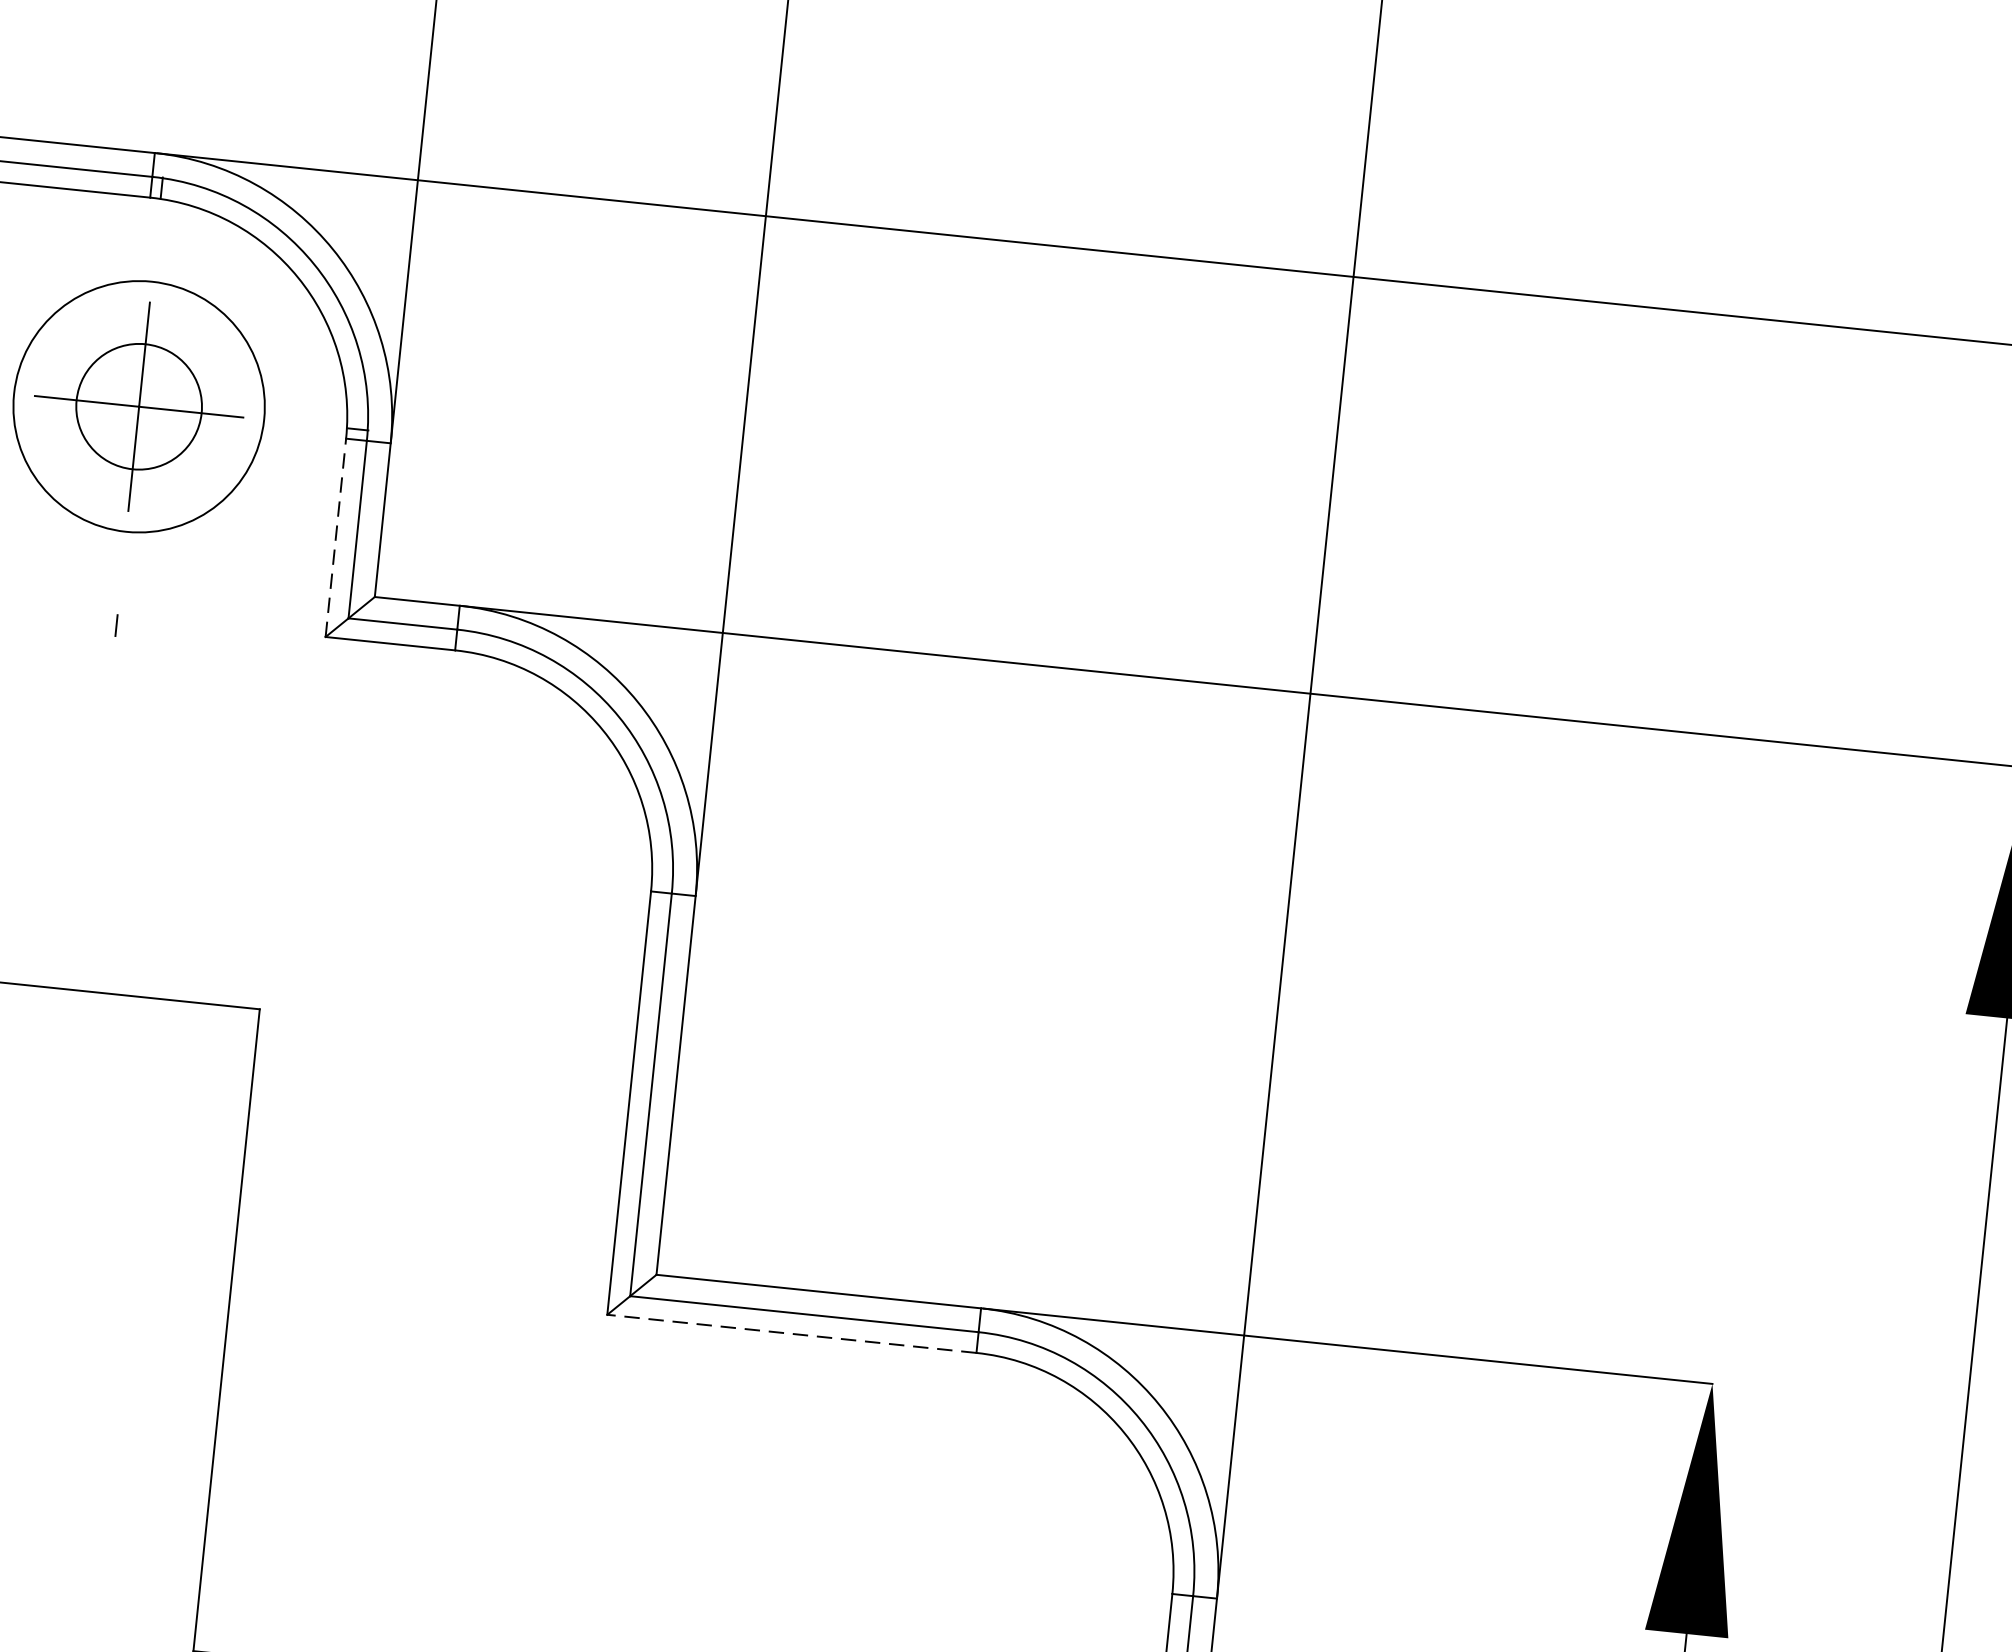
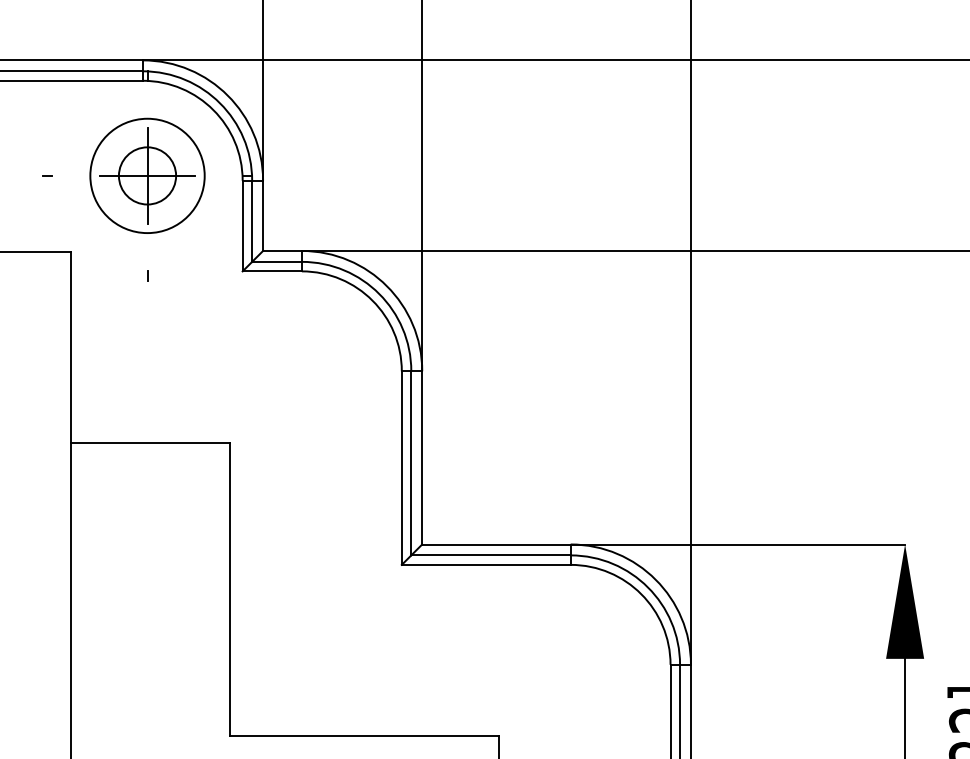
line: (335, 536) -> (242, 225), dashed -> solid
line: (790, 1332) -> (485, 564), dashed -> solid

